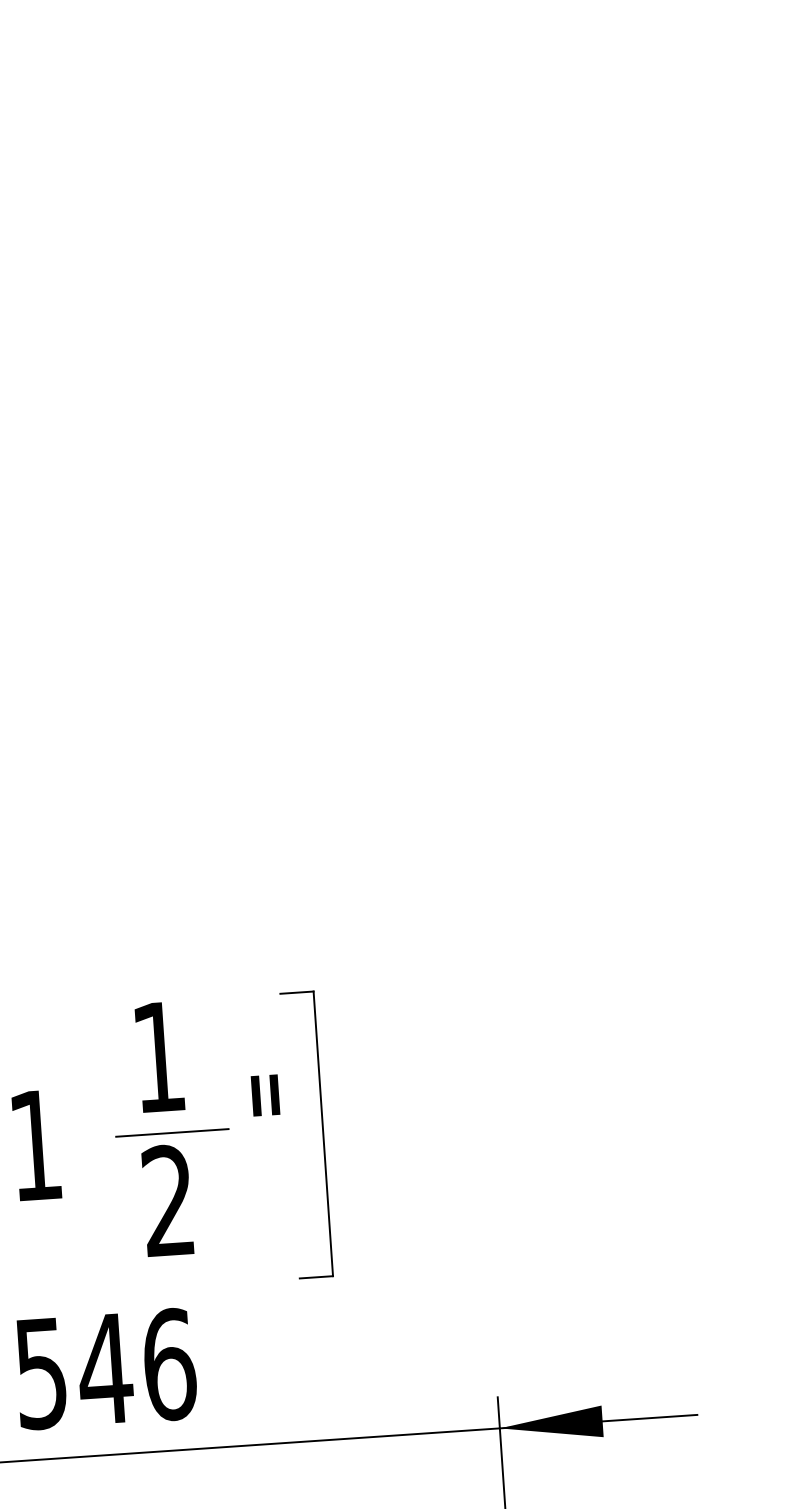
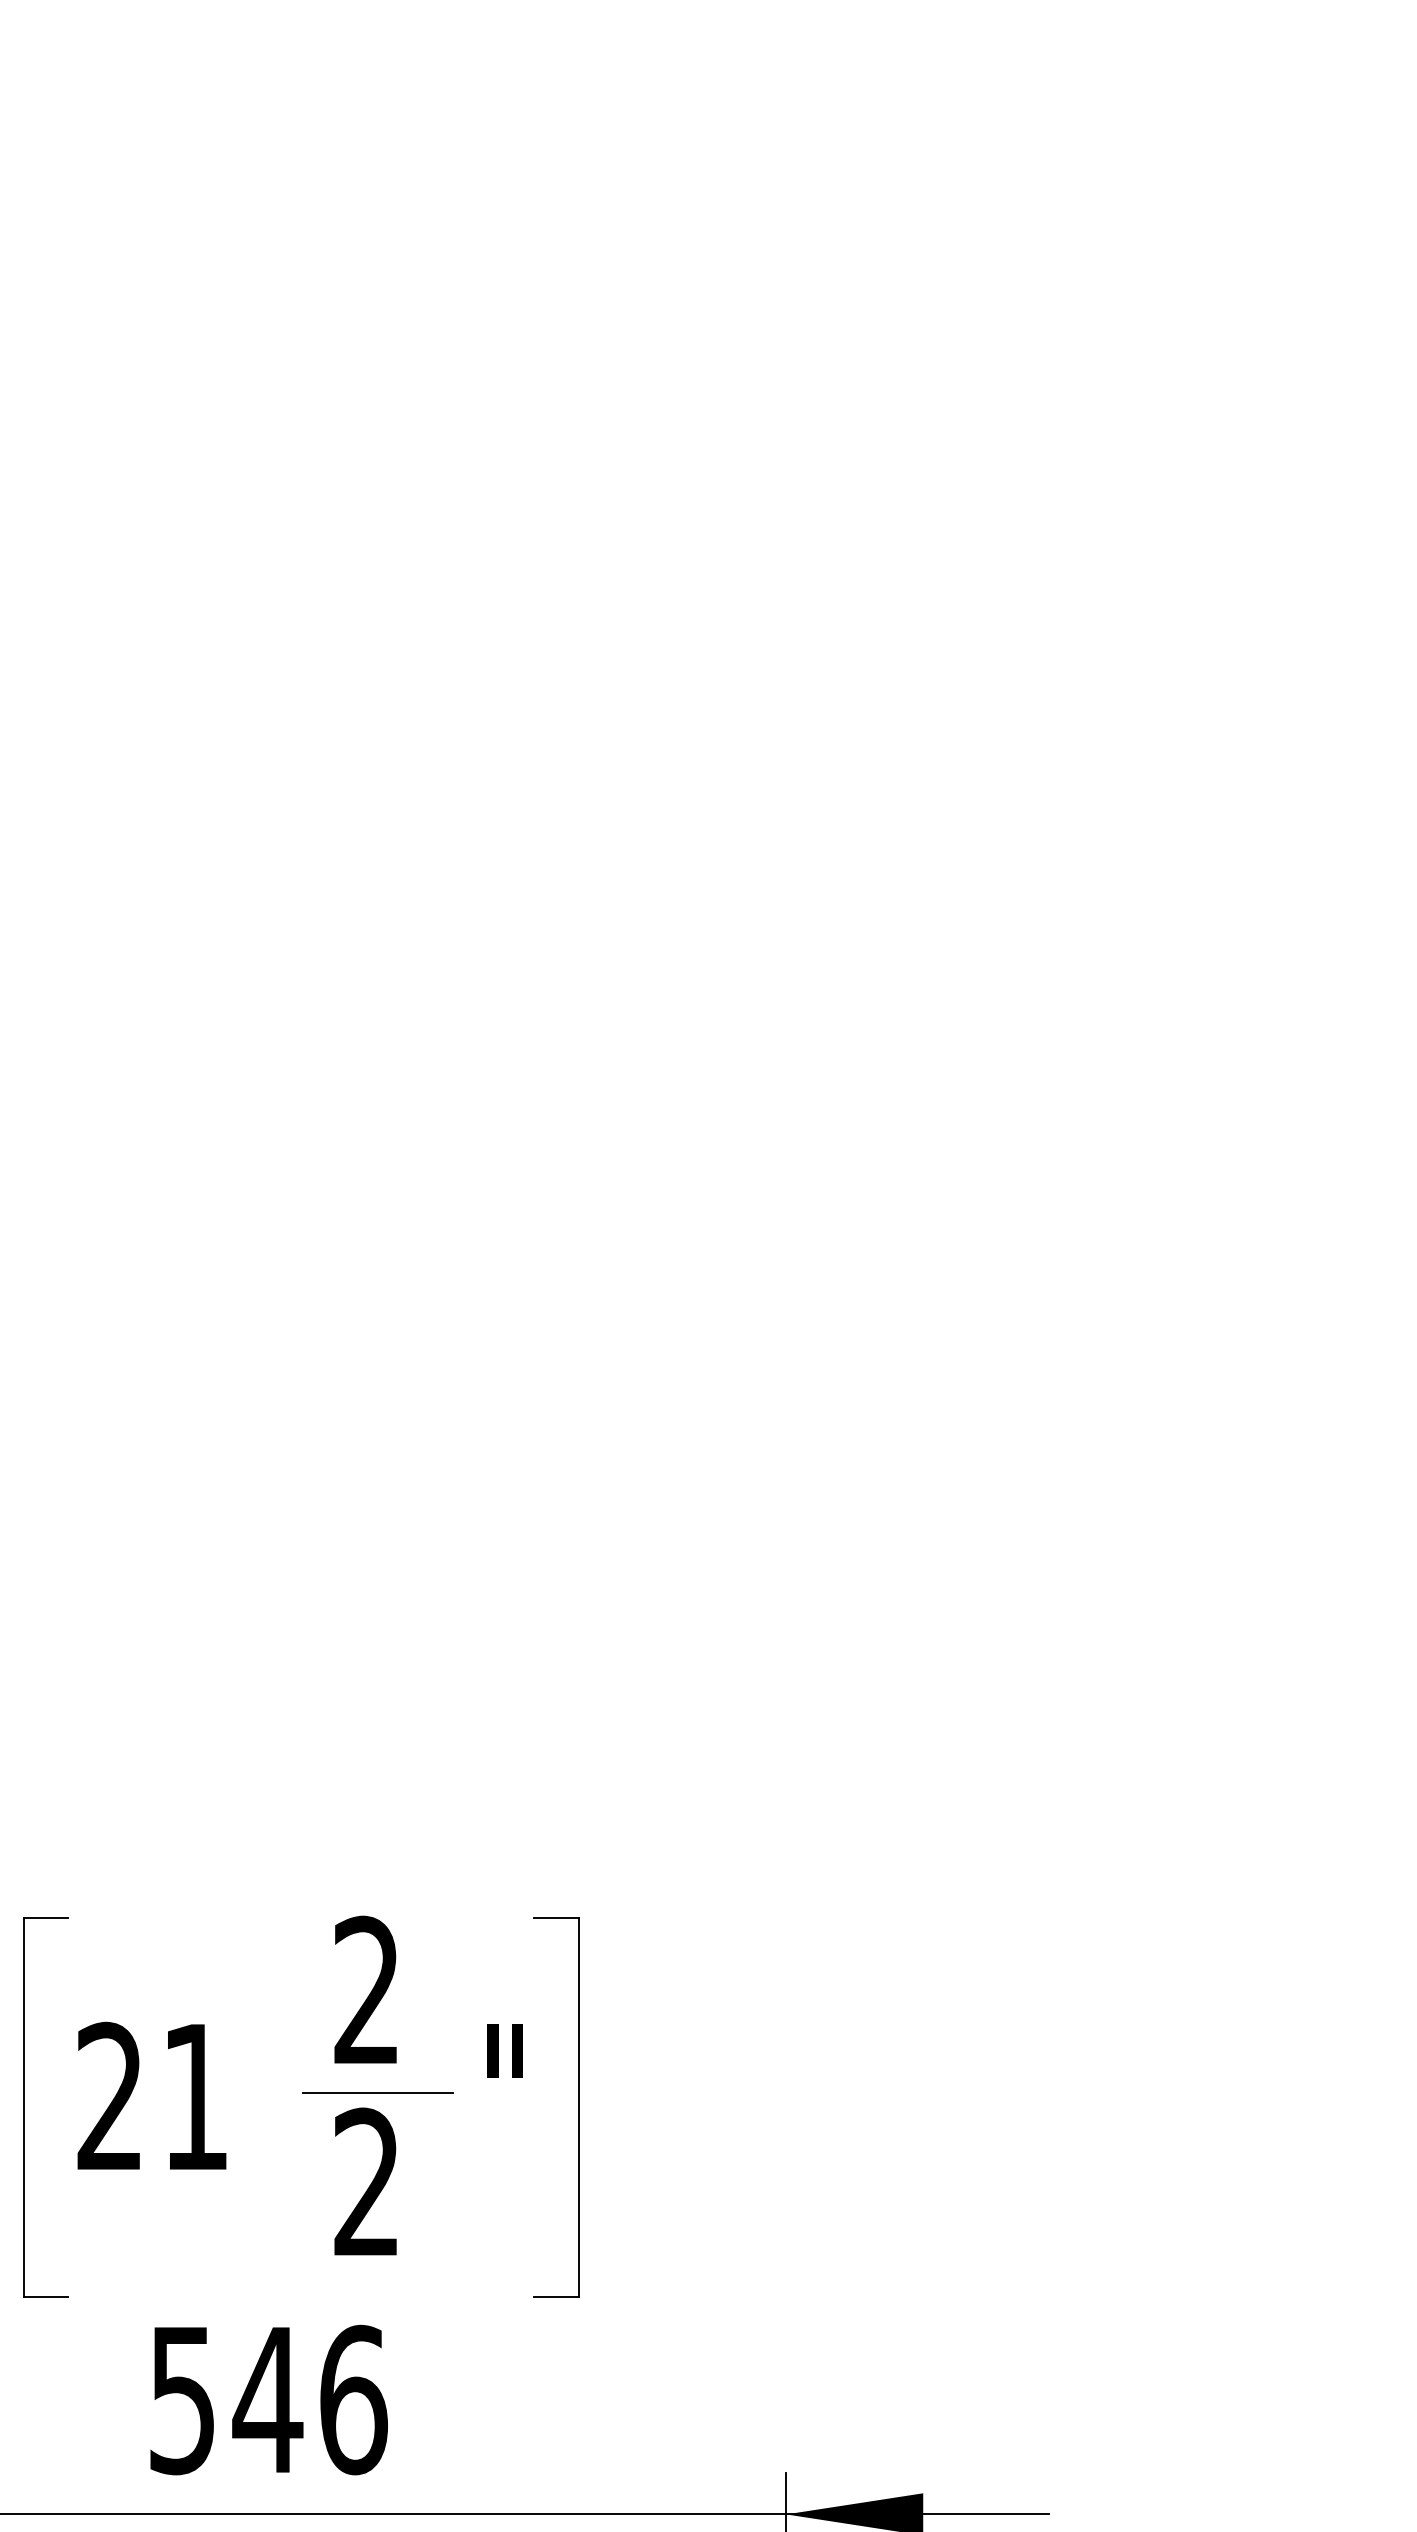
text: (157, 1056) -> (365, 1989), 1 -> 2

